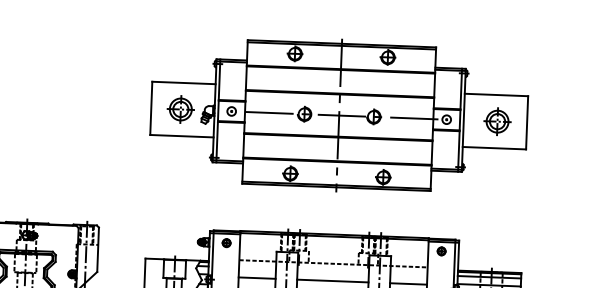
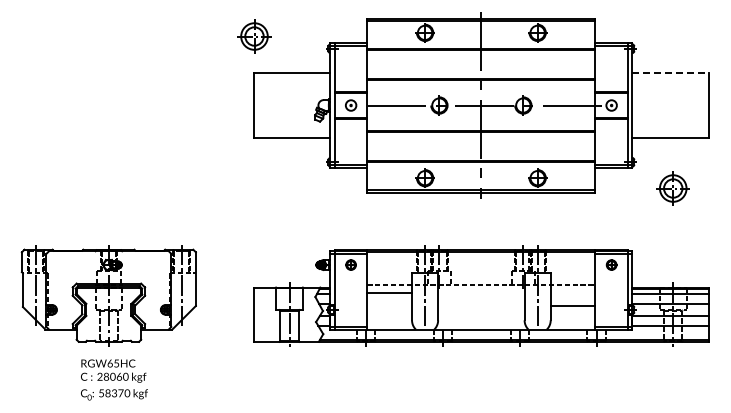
line: (497, 95) -> (671, 73), solid -> dashed
part: (180, 109) -> (254, 36), moved
part: (496, 121) -> (672, 188), moved
line: (257, 278) -> (389, 293), moved
line: (332, 281) -> (481, 306), removed

